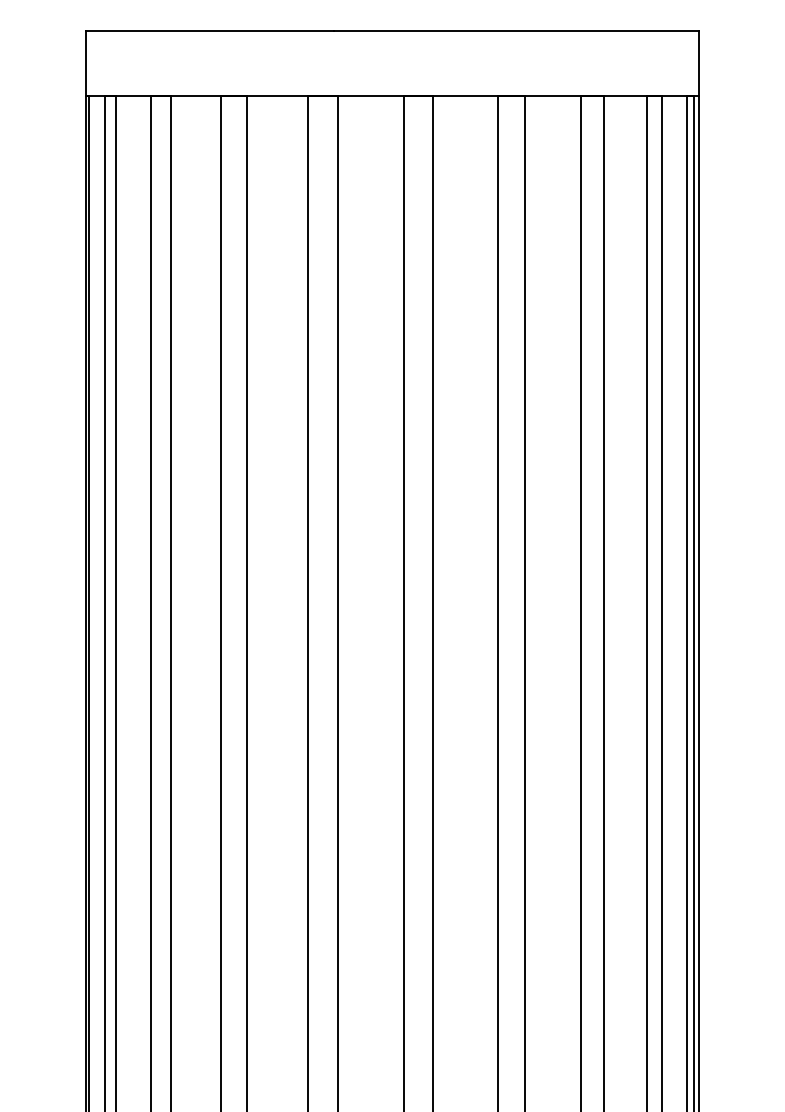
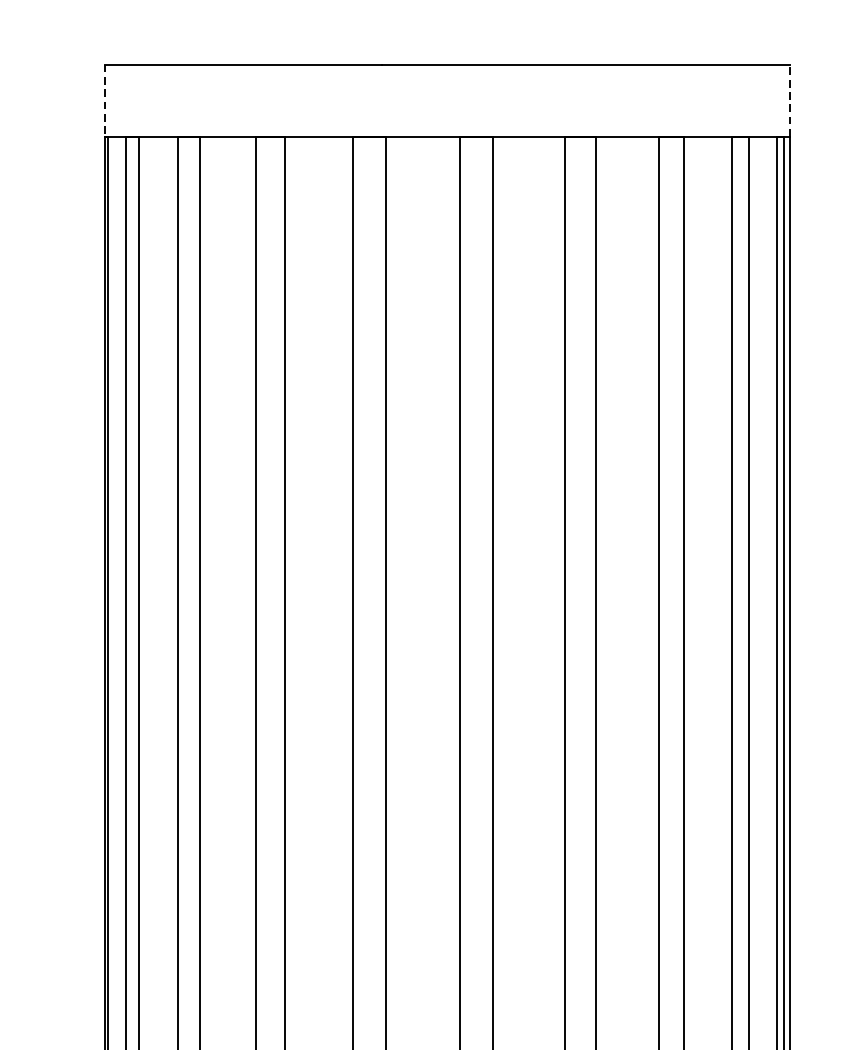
line: (85, 63) -> (104, 100), solid -> dashed
line: (699, 63) -> (790, 100), solid -> dashed

